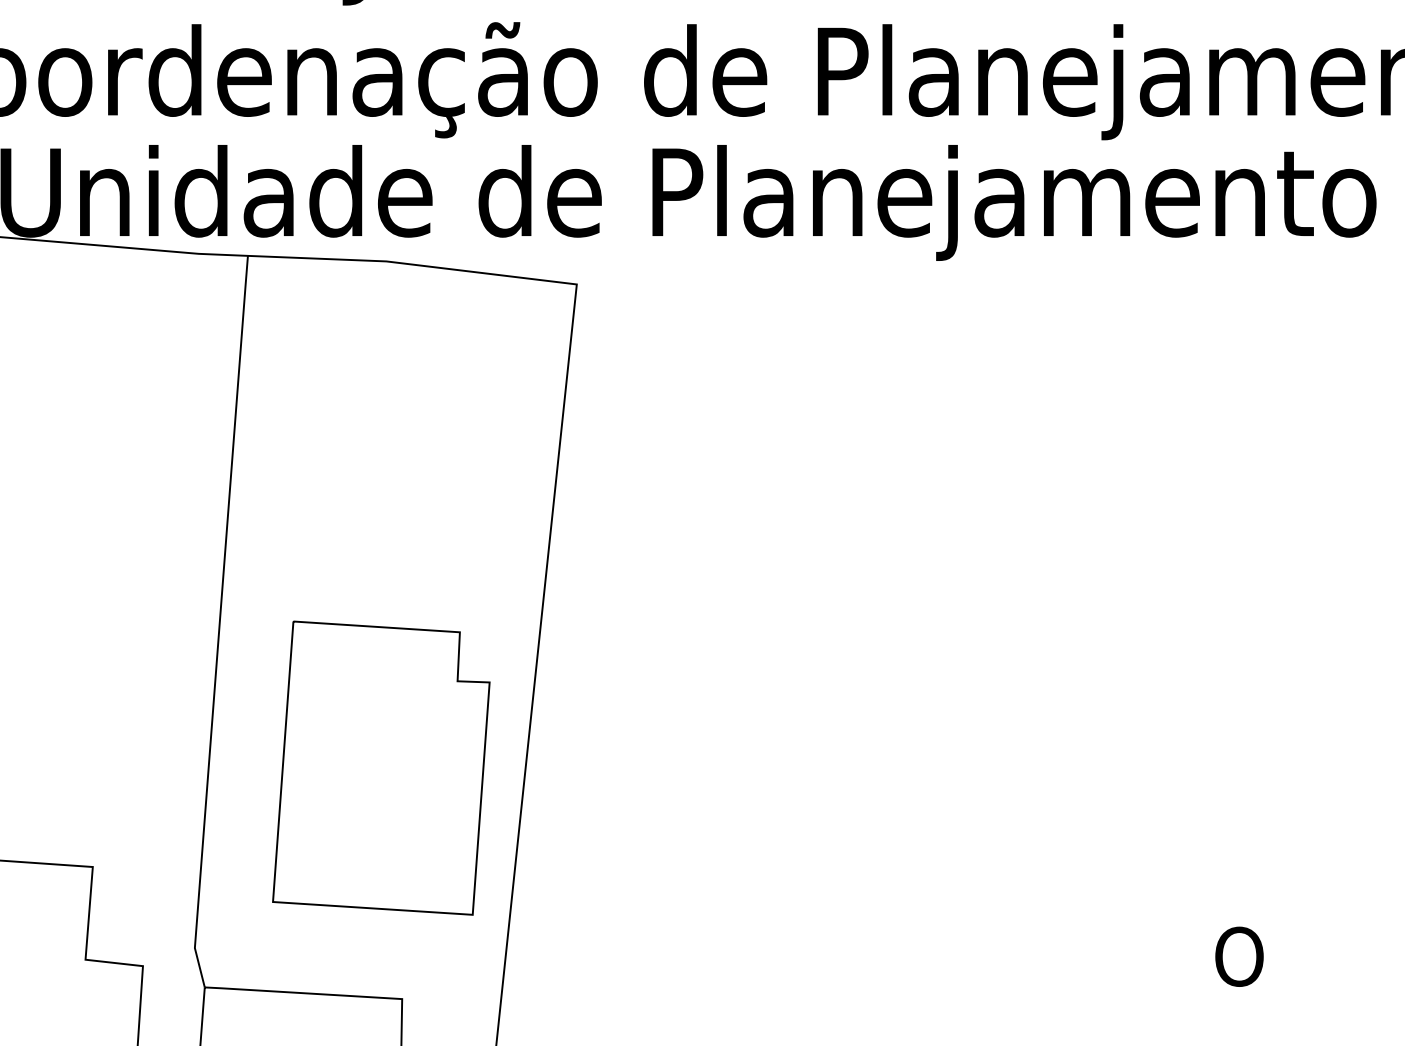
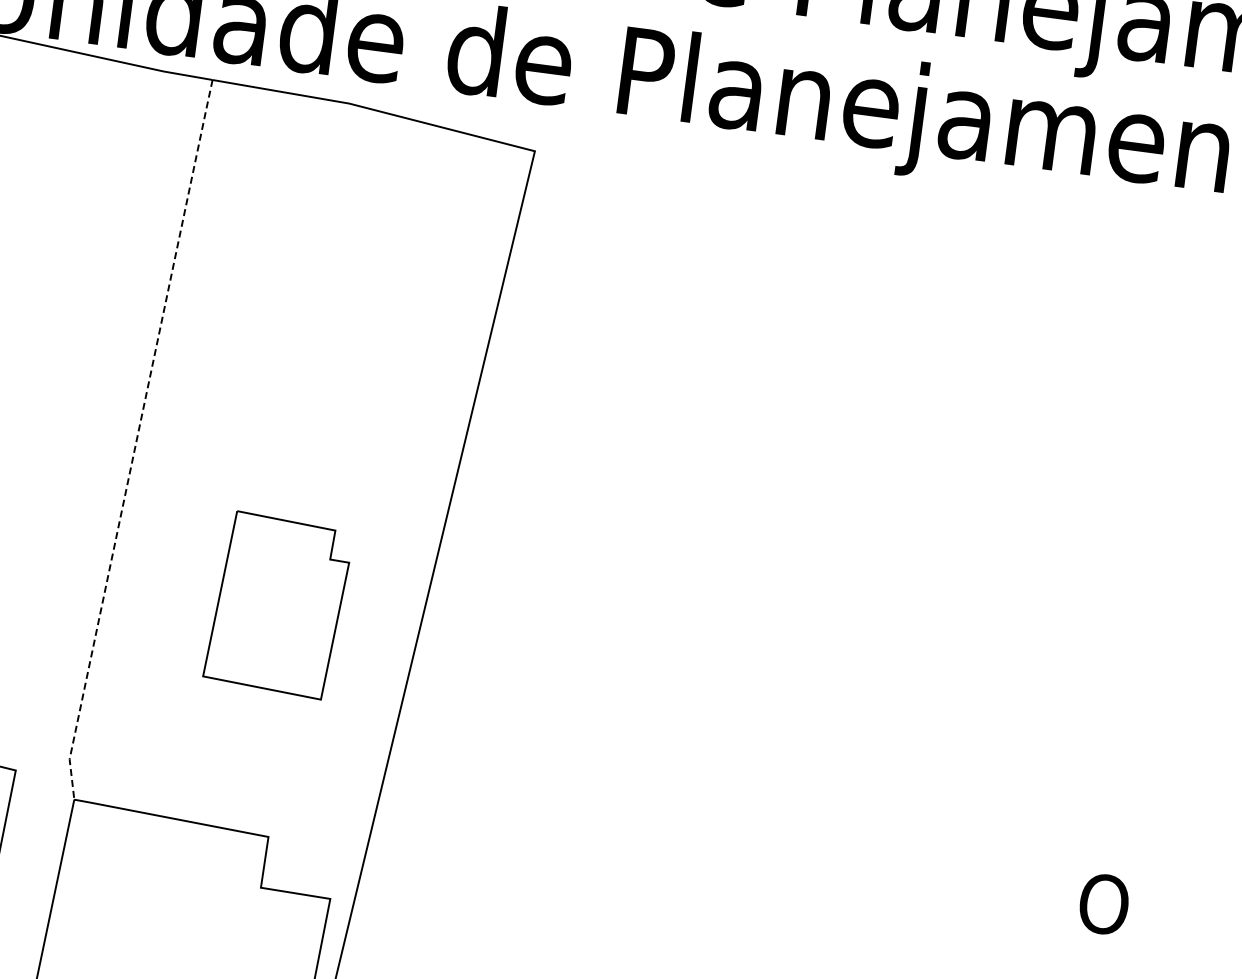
line: (219, 622) -> (136, 439), solid -> dashed
part: (381, 767) -> (278, 604), size x0.6

